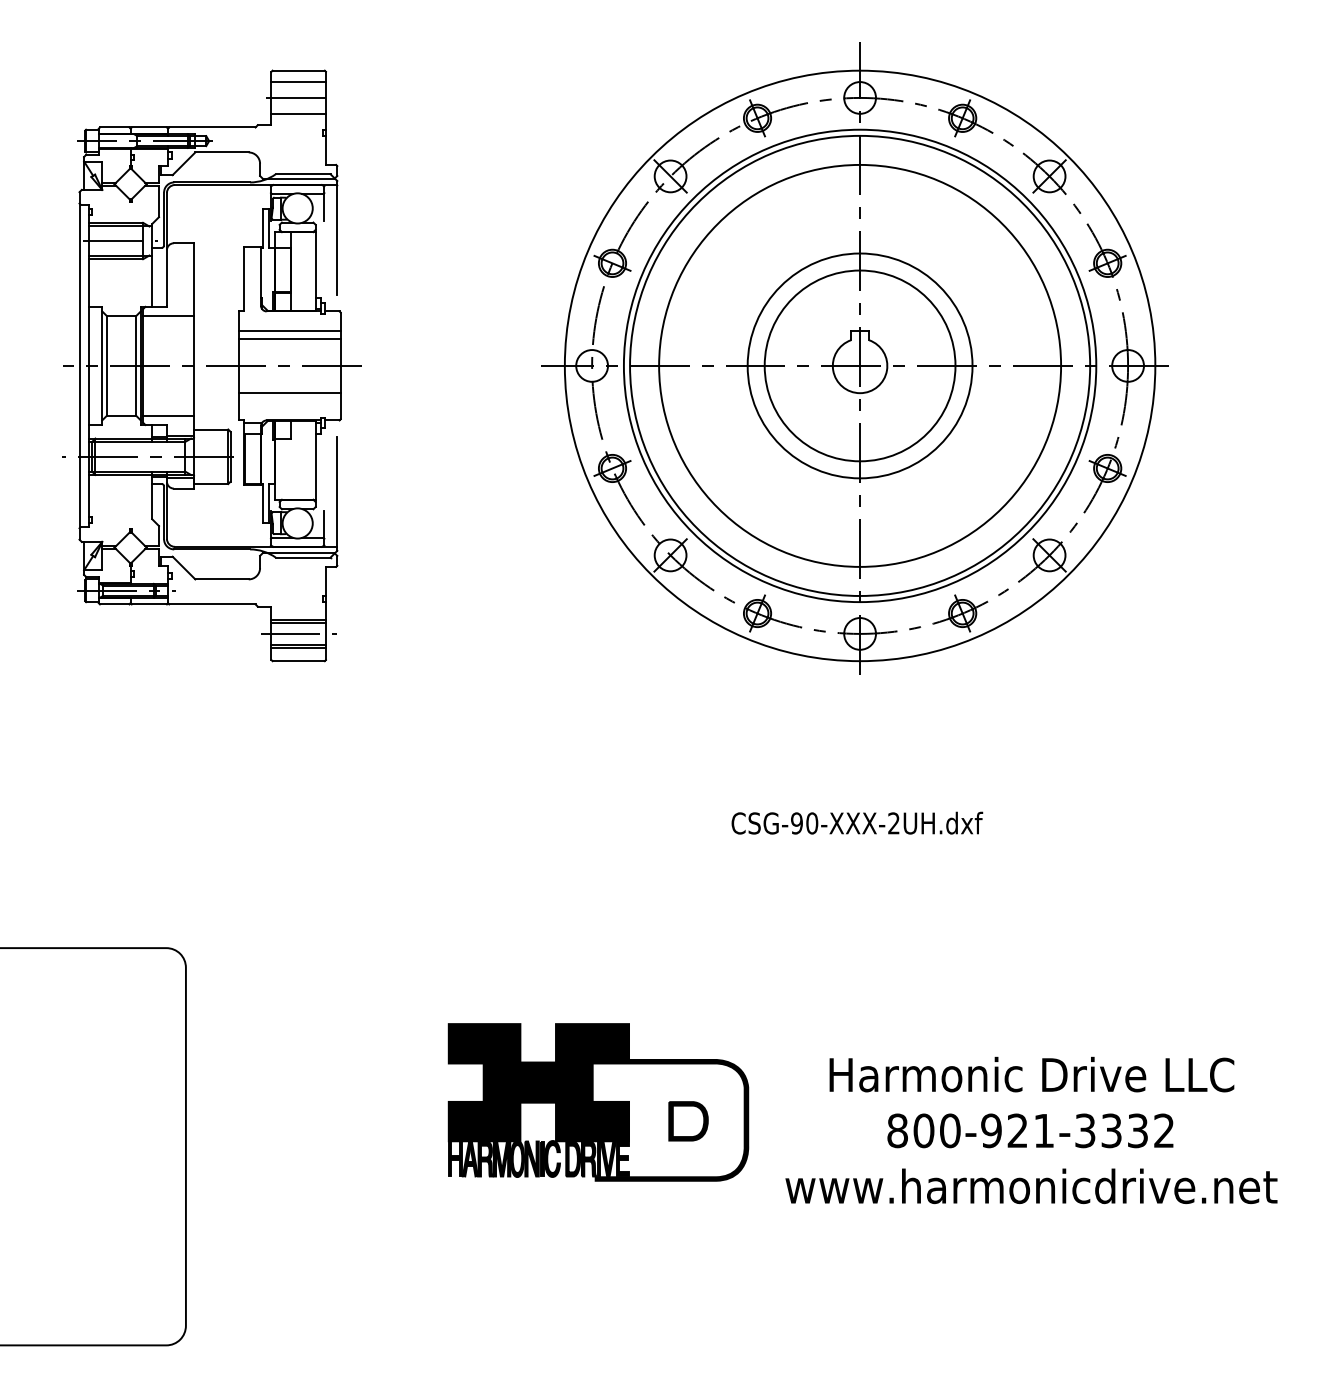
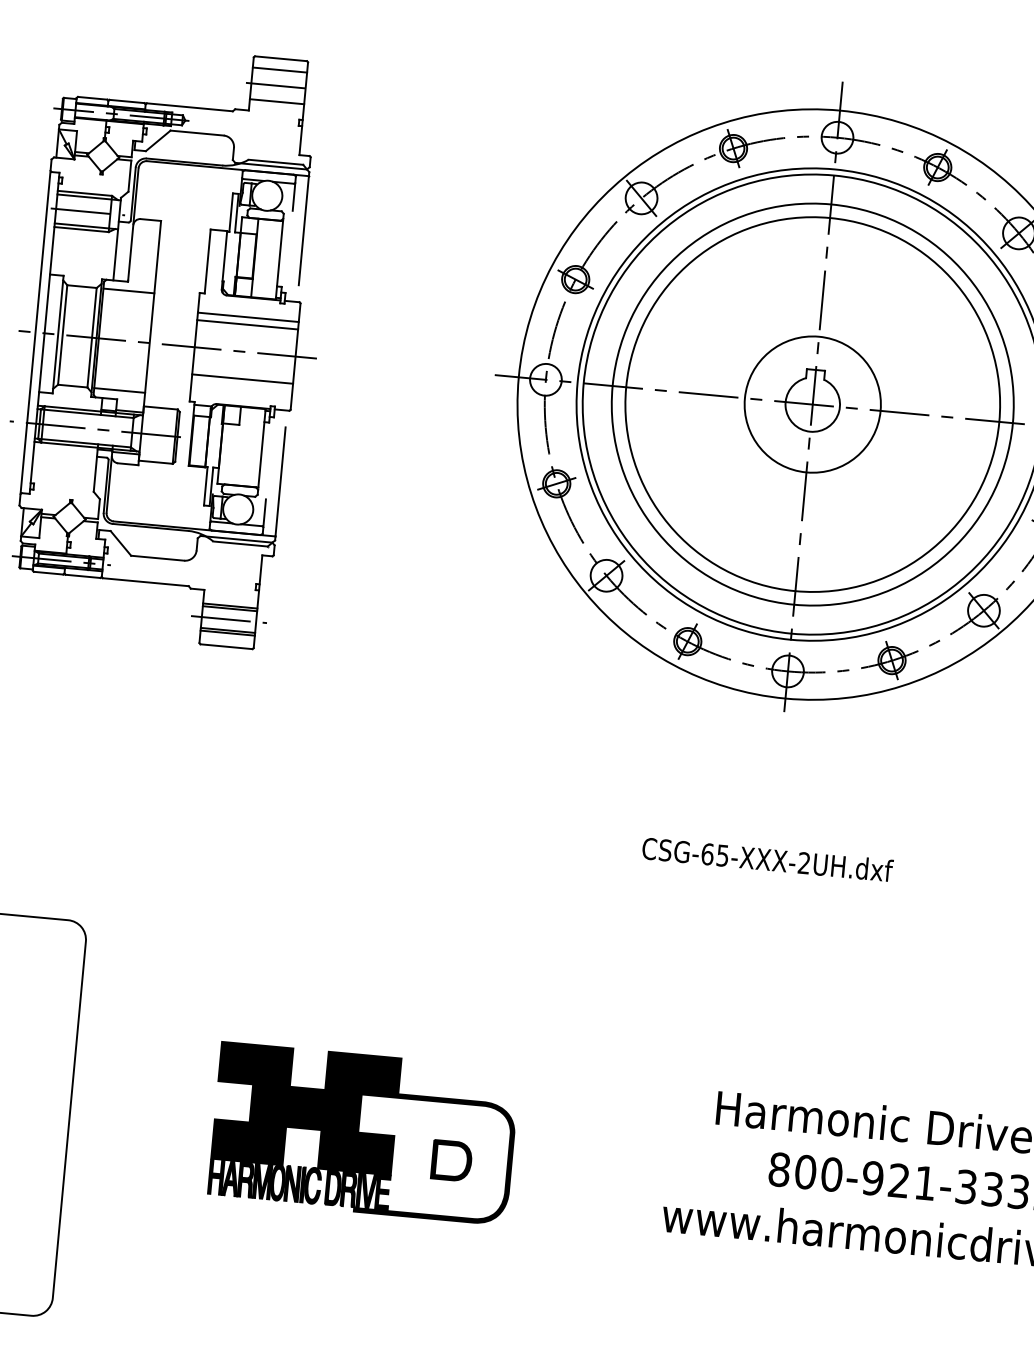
circle: (859, 365) -> (812, 404), size x0.71
circle: (859, 365) -> (812, 404), size x1.67
text: (804, 823) -> (715, 855), CSG-90-XXX-2UH.dxf -> CSG-65-XXX-2UH.dxf
part: (598, 1102) -> (363, 1133), moved

